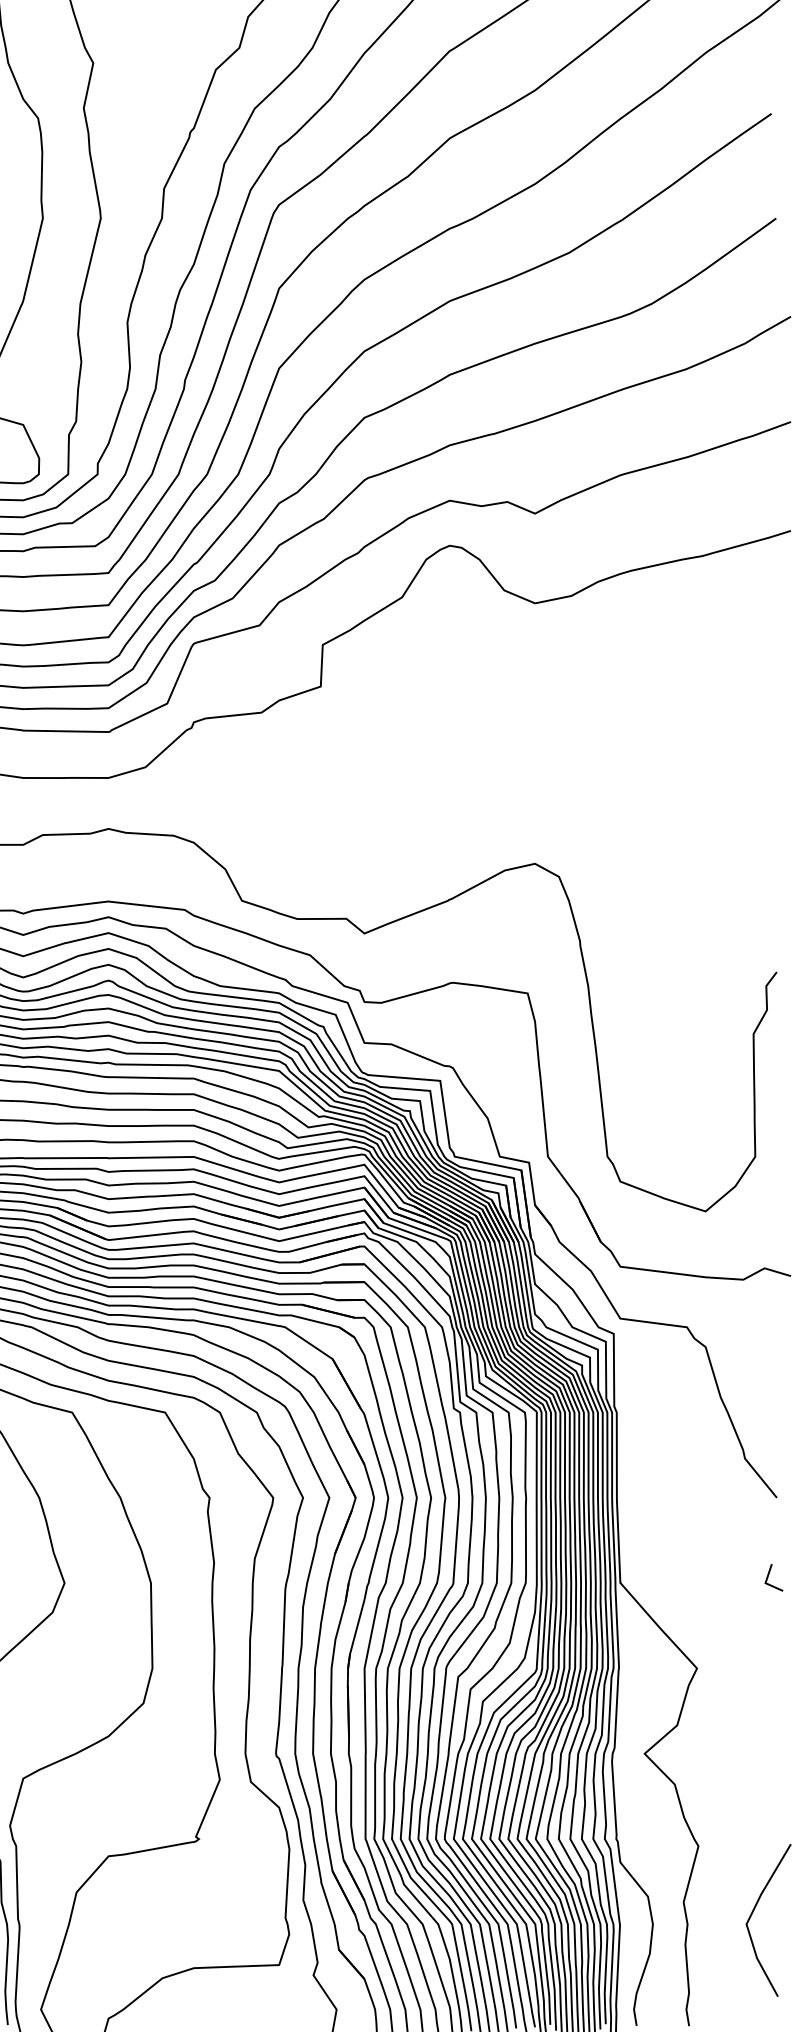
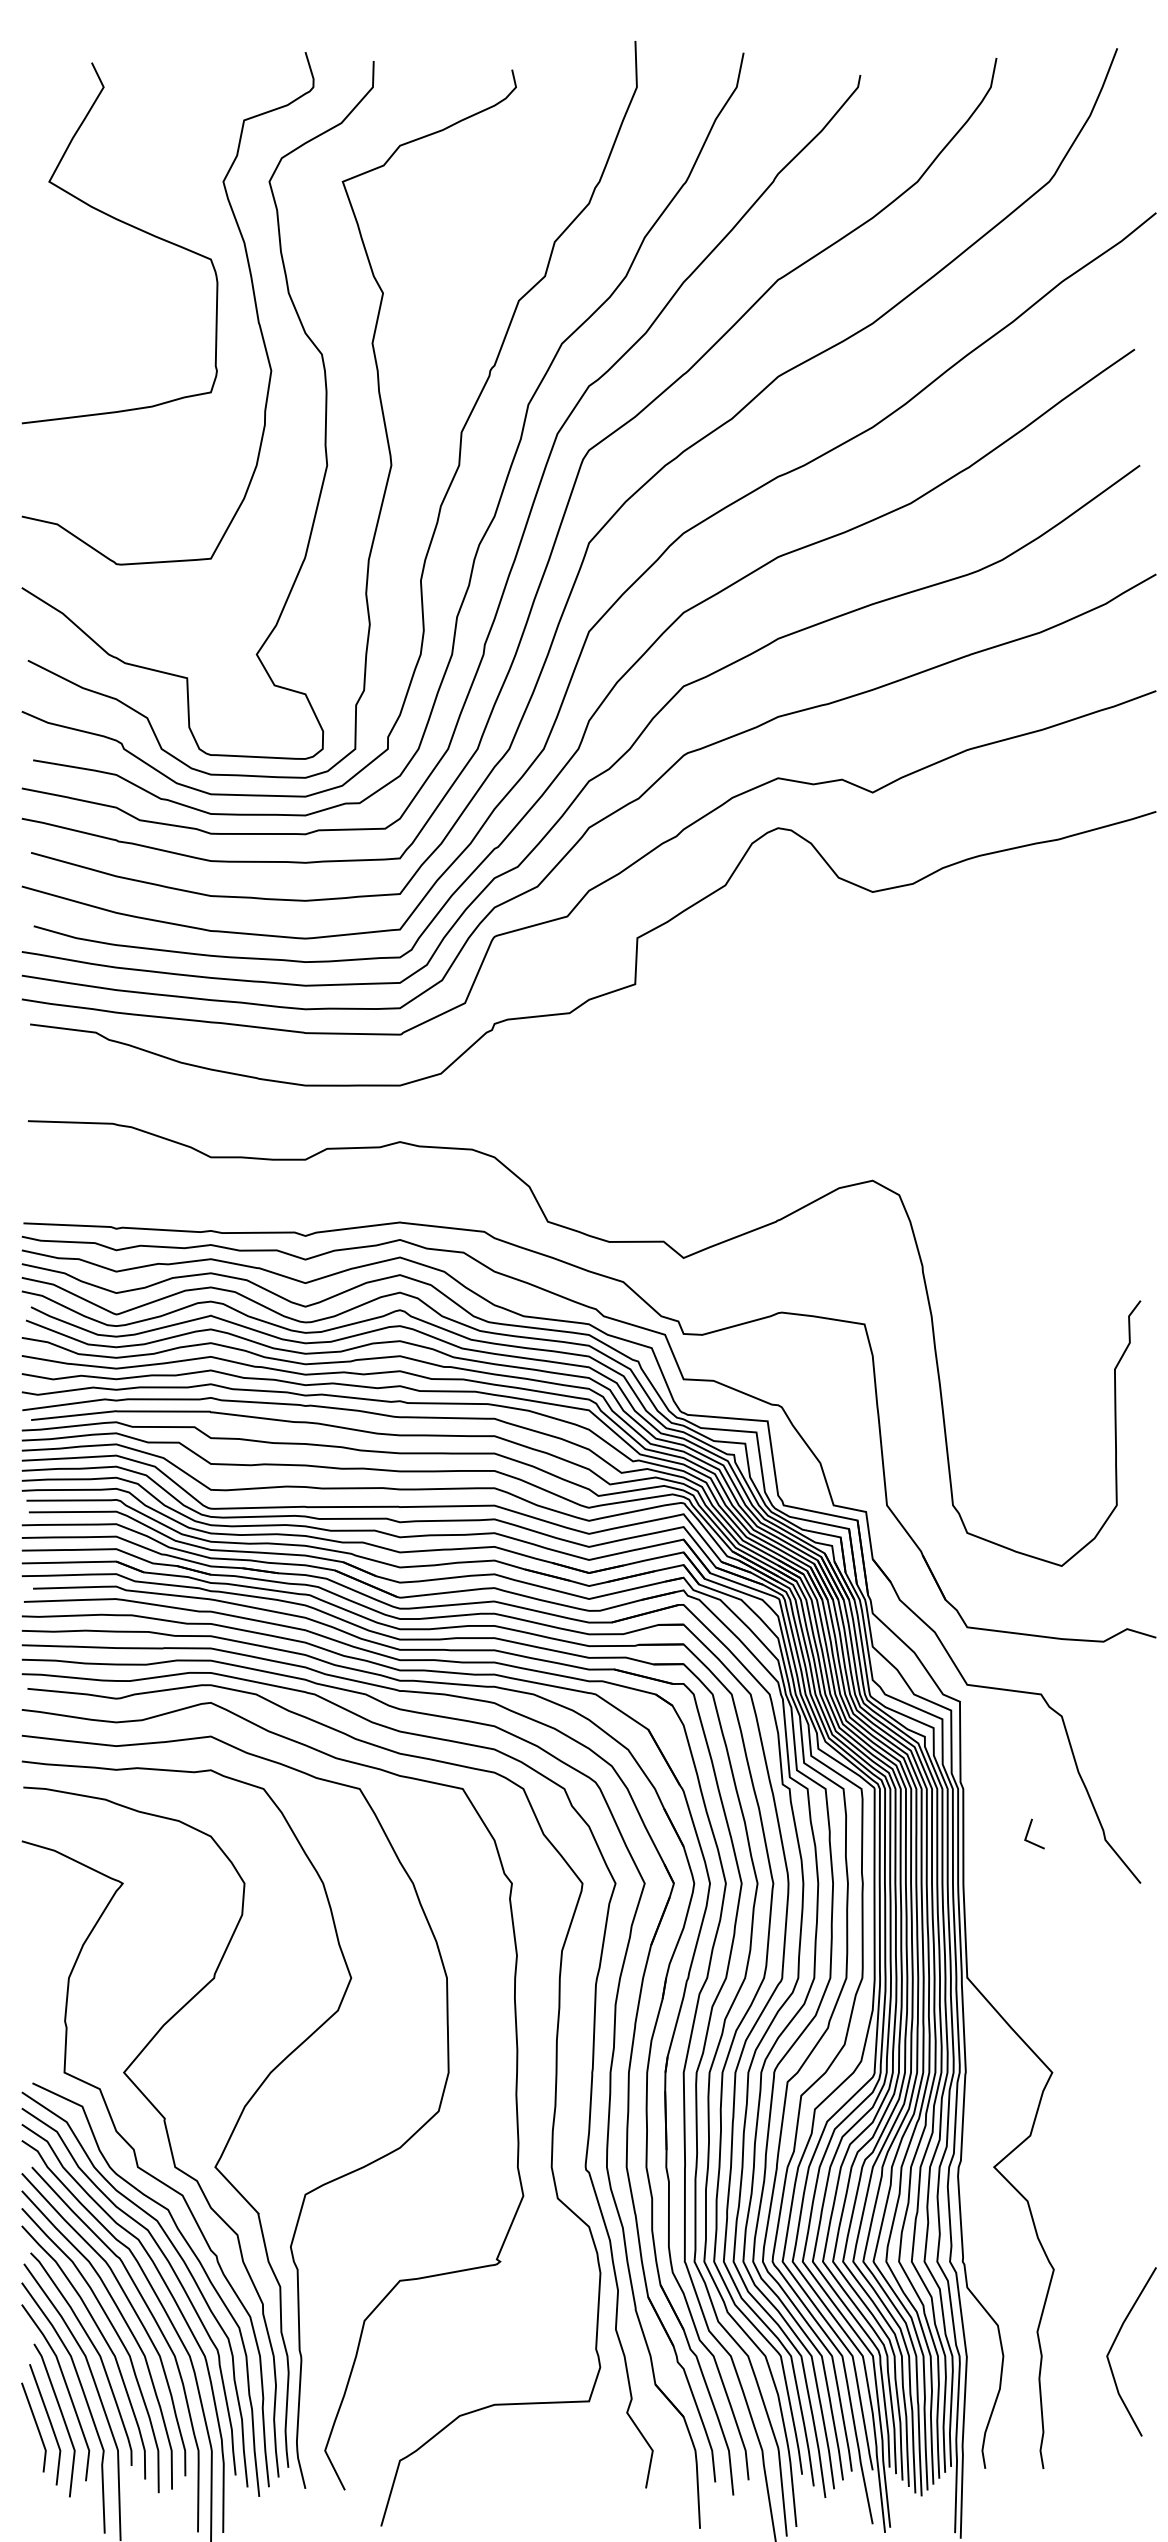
line: (769, 1574) -> (1029, 1830), moved

